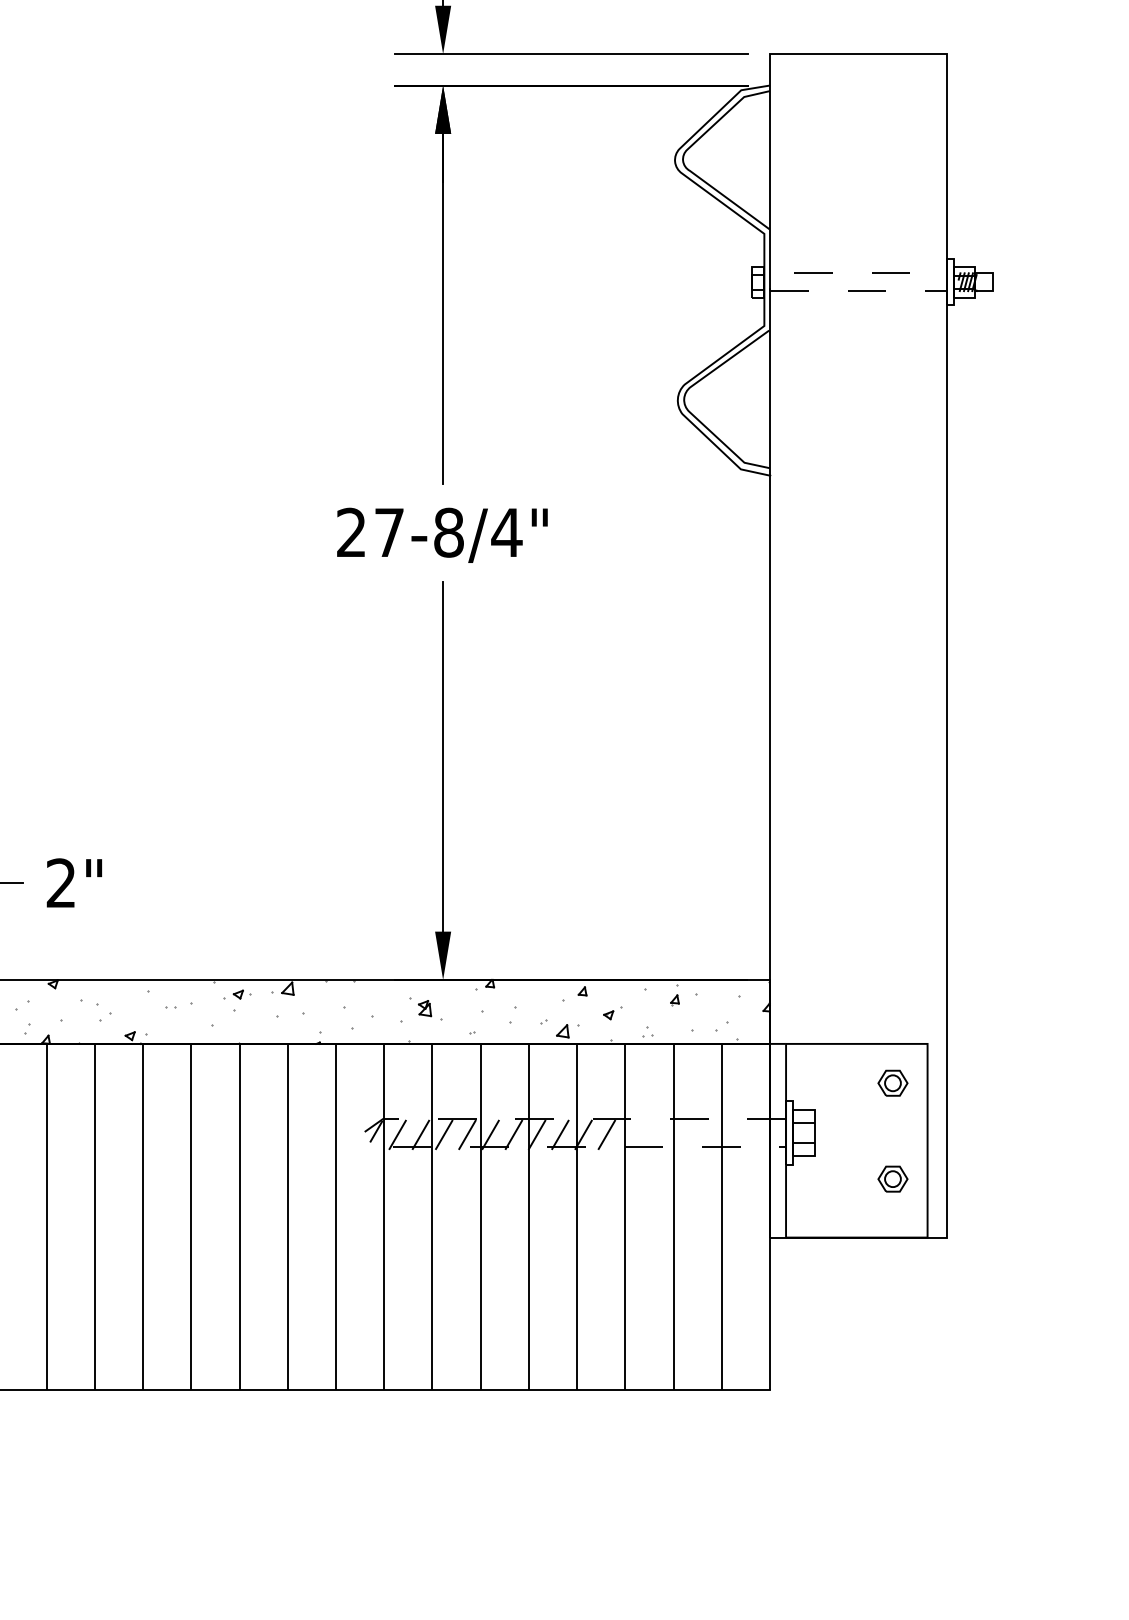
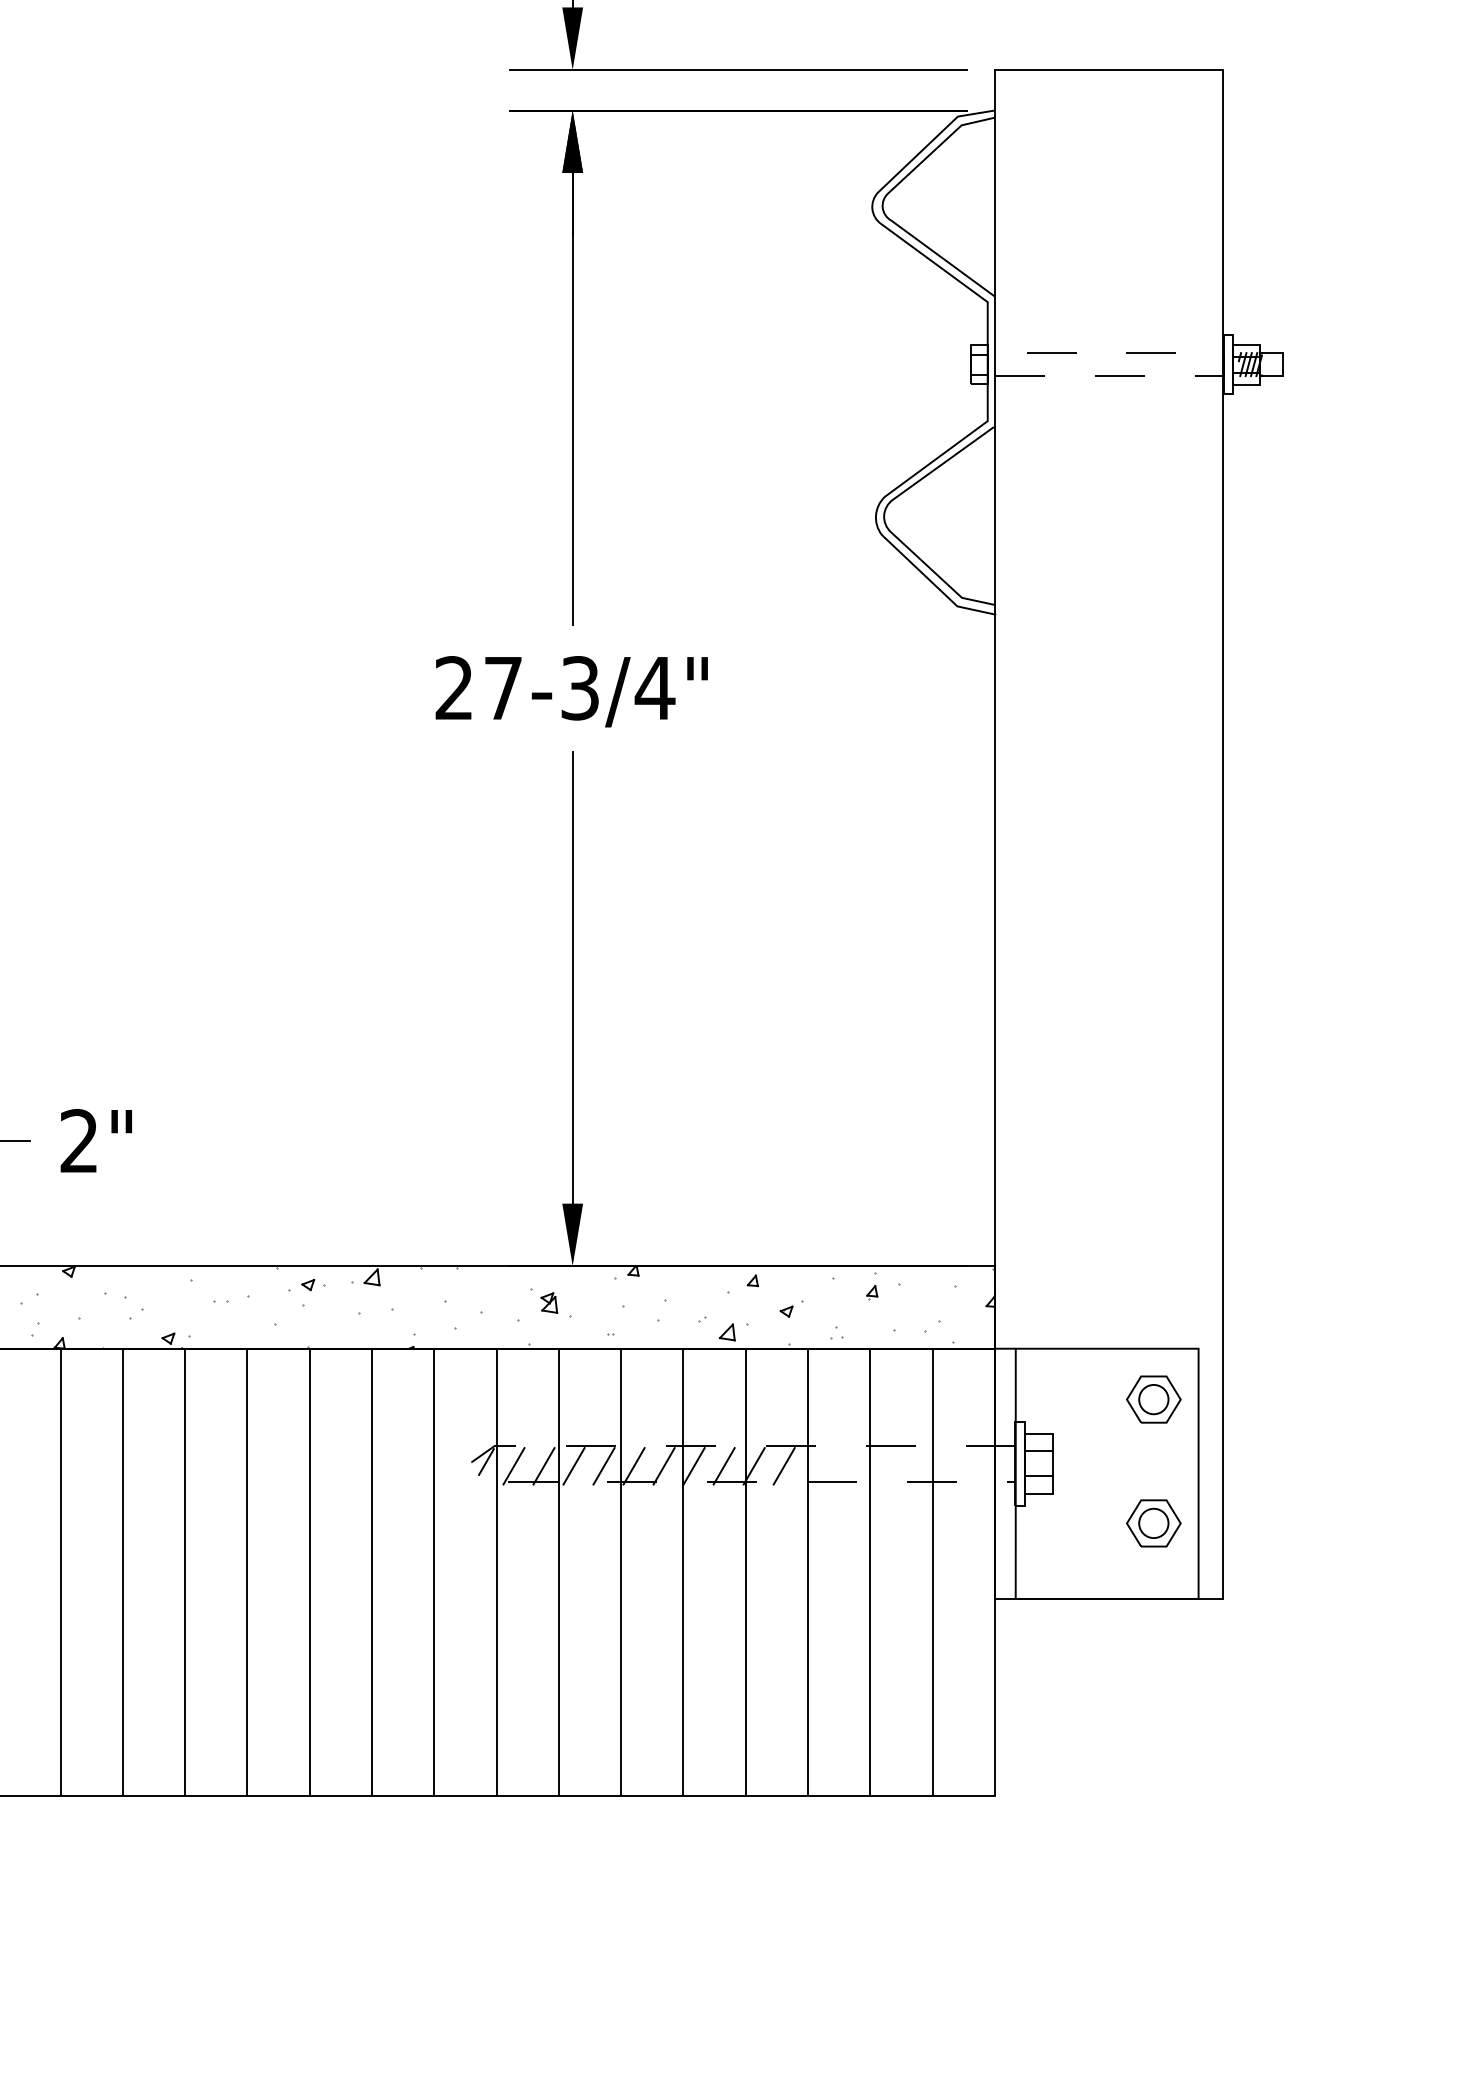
text: (449, 532) -> (580, 688), 27-8/4" -> 27-3/4"
part: (892, 1083) -> (1153, 1399), size x1.43
part: (892, 1179) -> (1153, 1523), size x1.43

